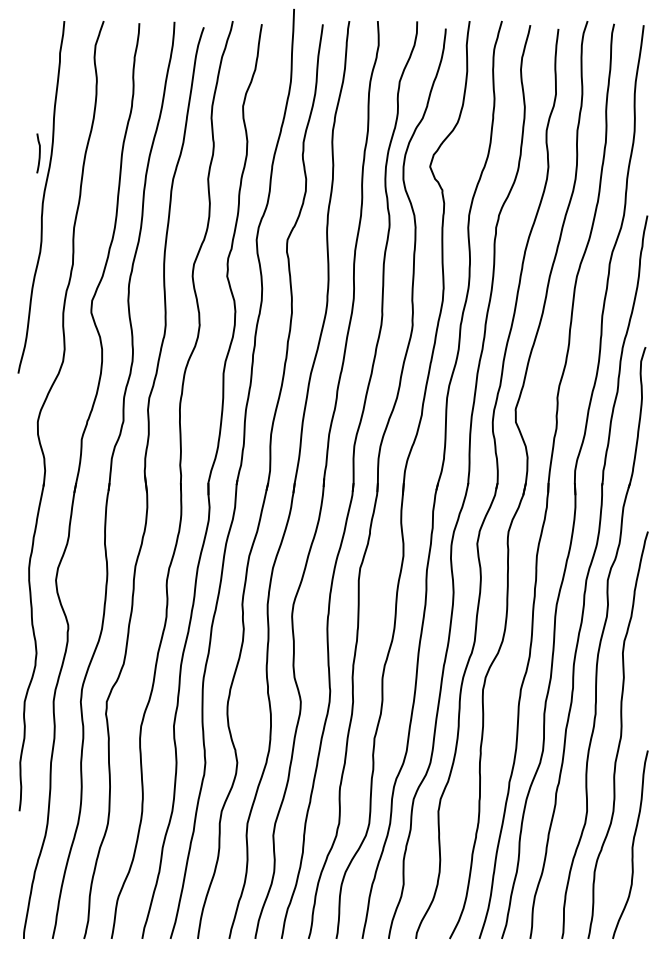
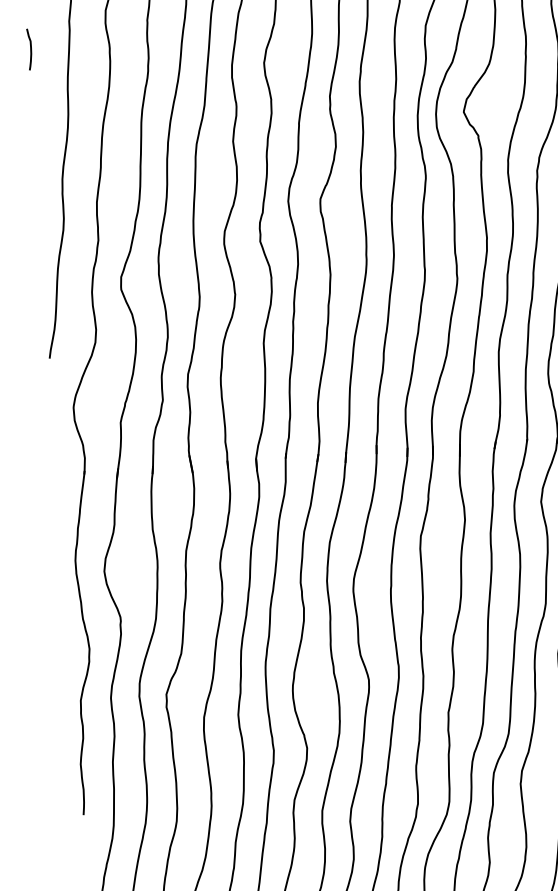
curve: (39, 153) -> (30, 49), moved

